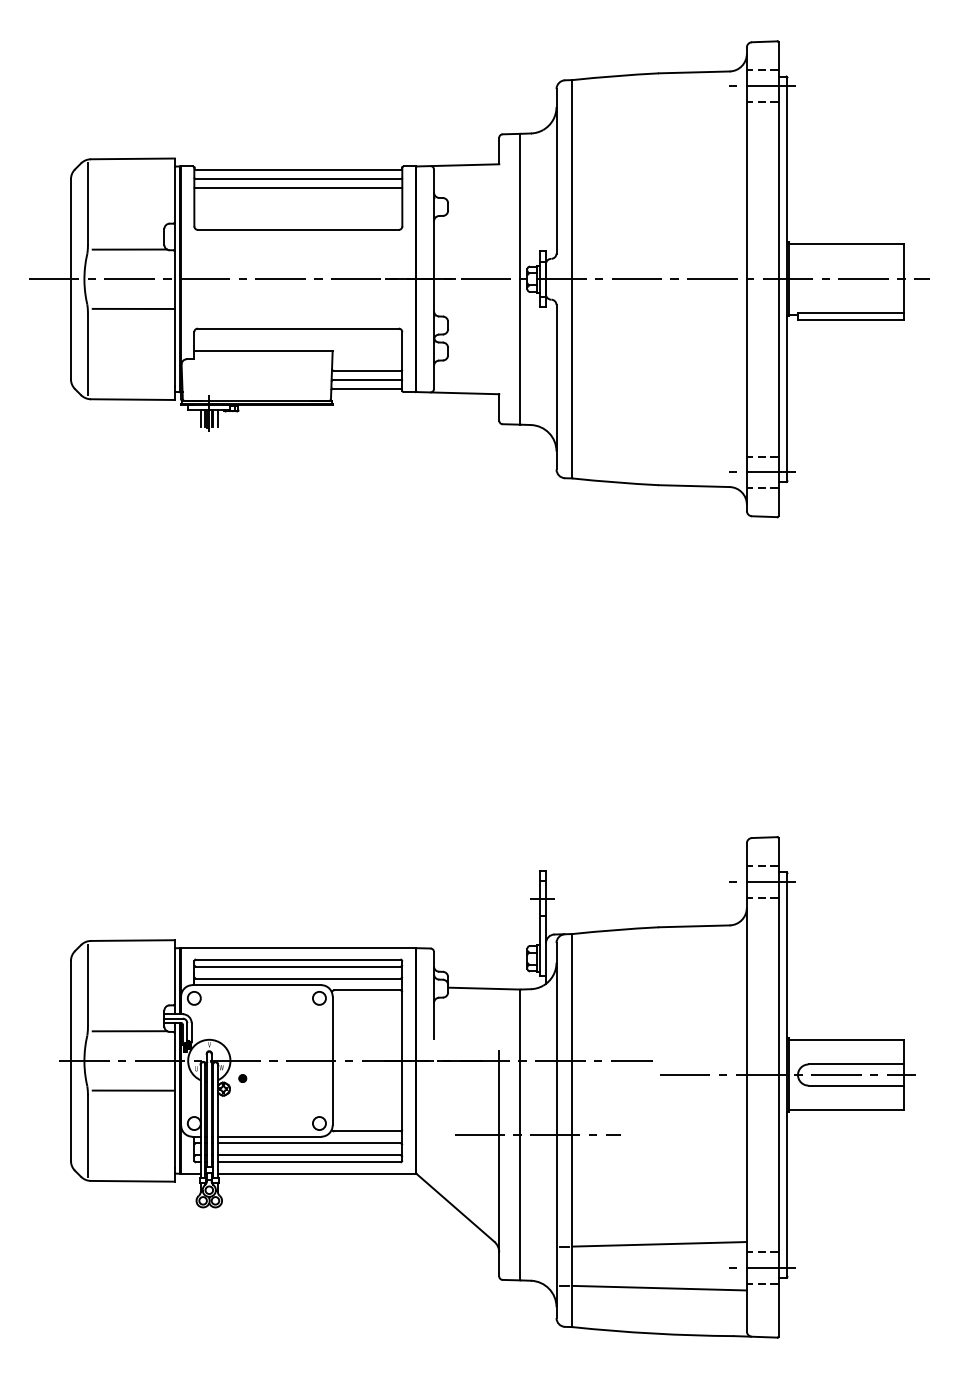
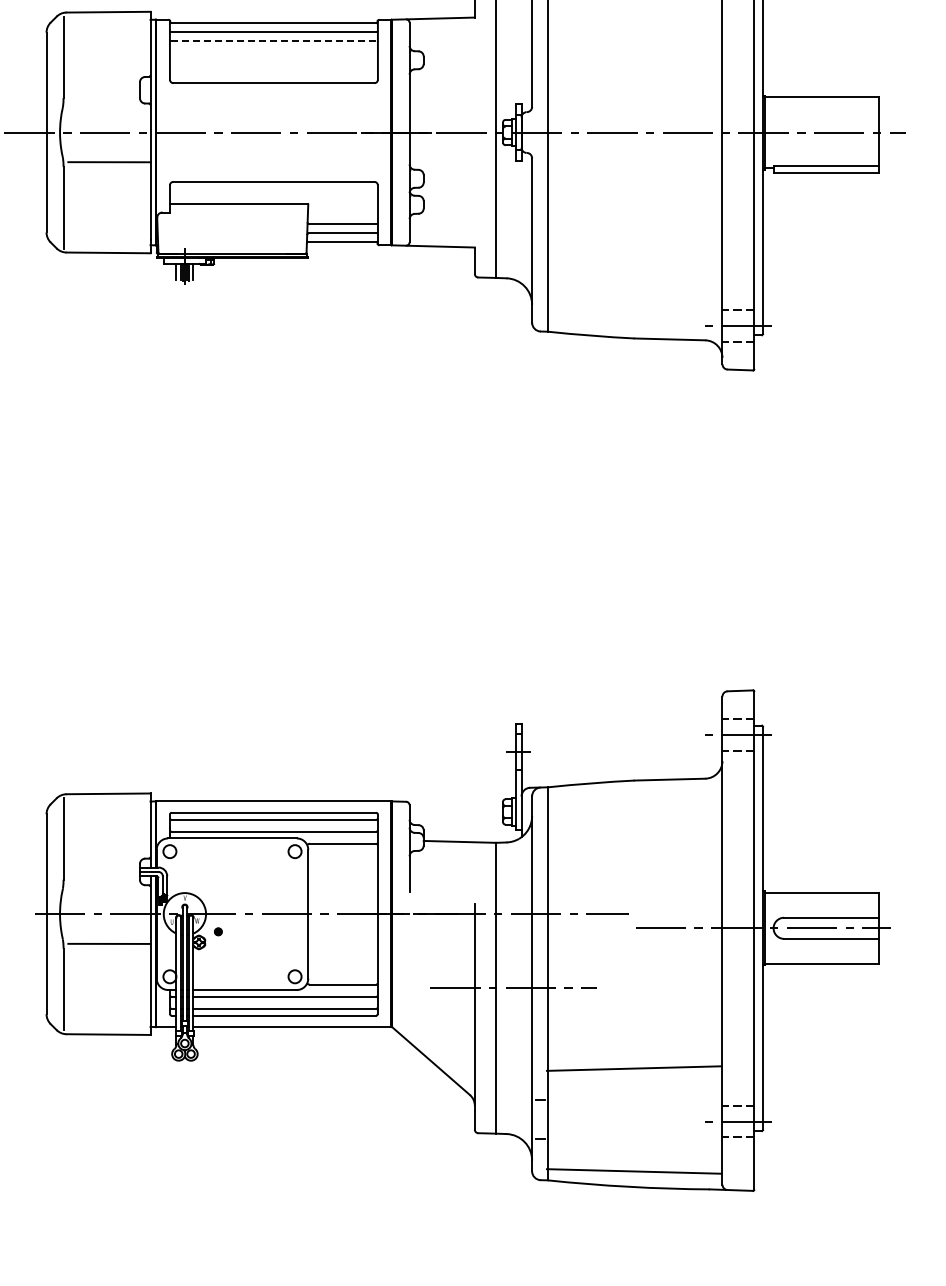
line: (298, 187) -> (274, 40), solid -> dashed
line: (129, 249) -> (105, 102), removed
line: (129, 1031) -> (105, 884), removed
line: (659, 1244) -> (634, 1068), moved
line: (659, 1287) -> (634, 1170), moved

